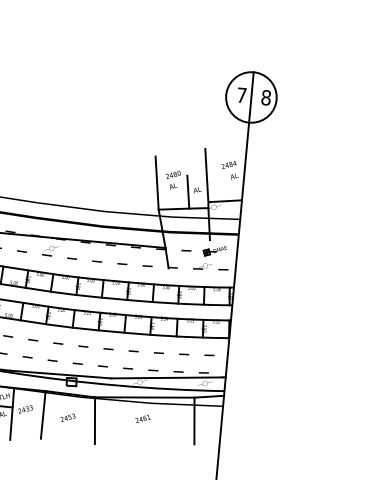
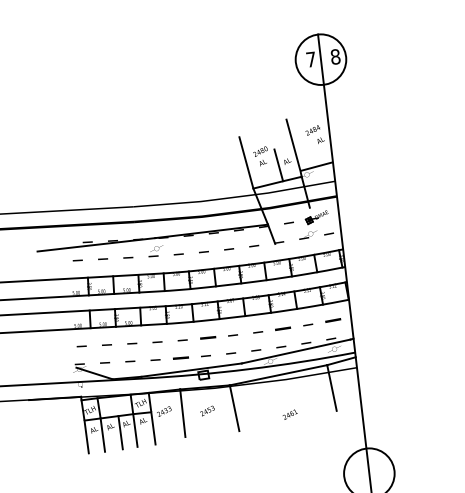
part: (82, 346) -> (207, 338), size x1.6
part: (159, 352) -> (283, 328), size x1.6
part: (208, 355) -> (332, 320), size x1.6
part: (52, 360) -> (180, 358), size x1.6
text: (142, 418) -> (289, 414), moved

